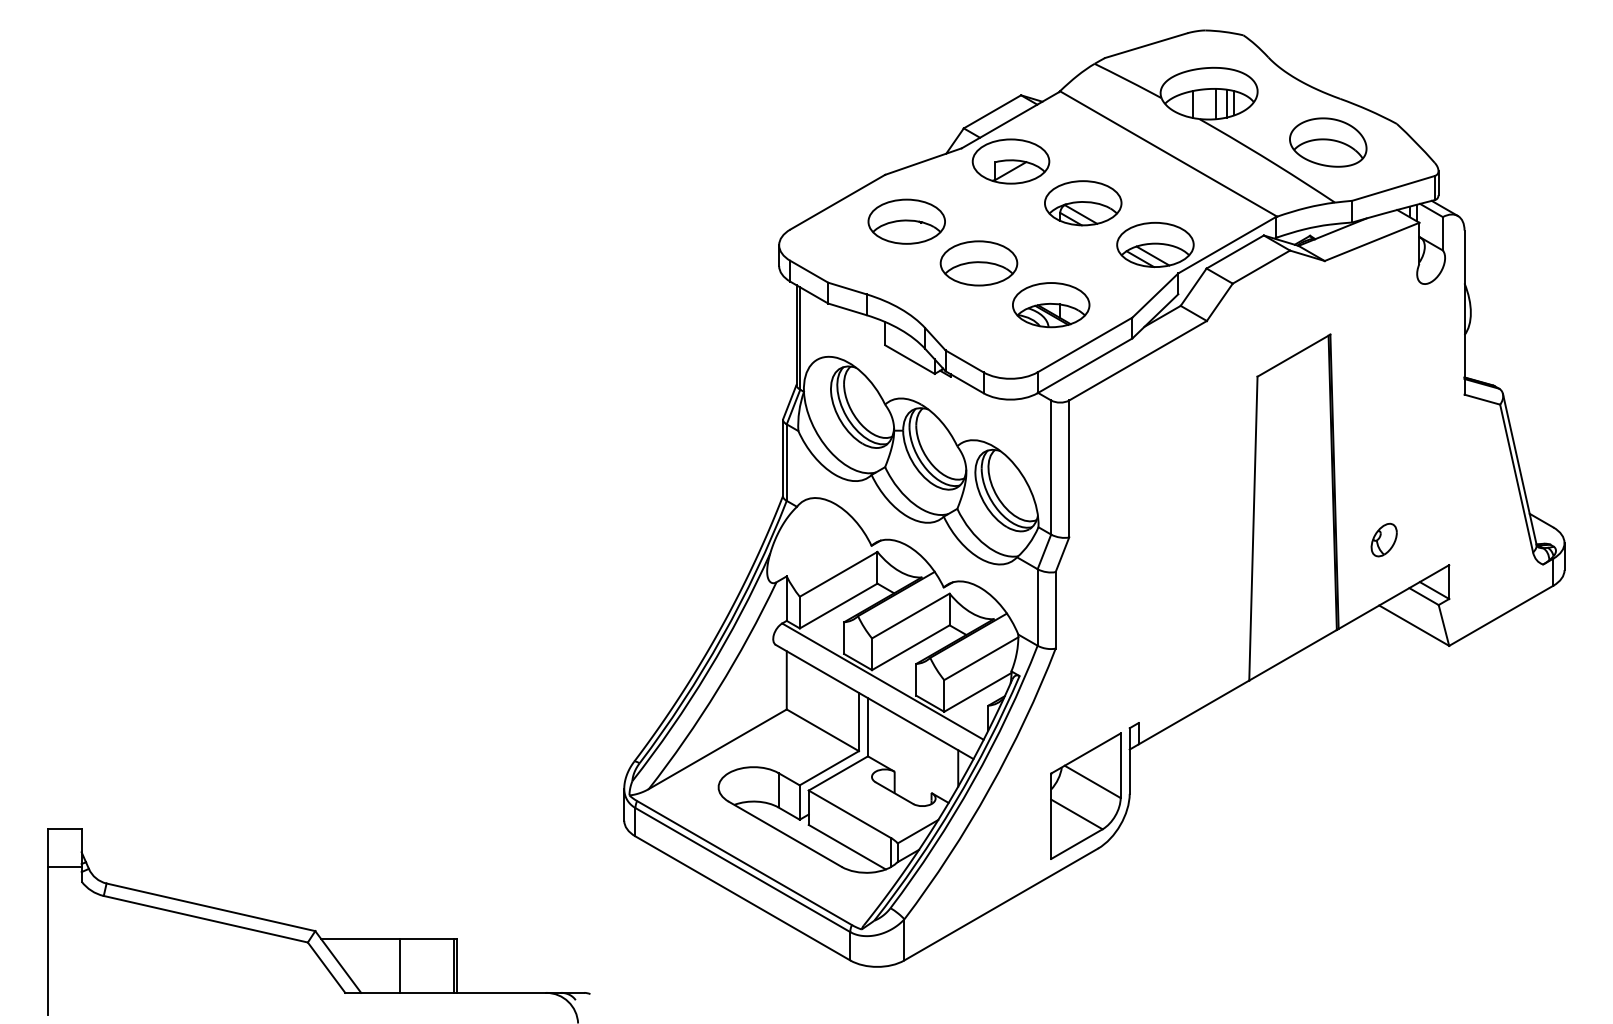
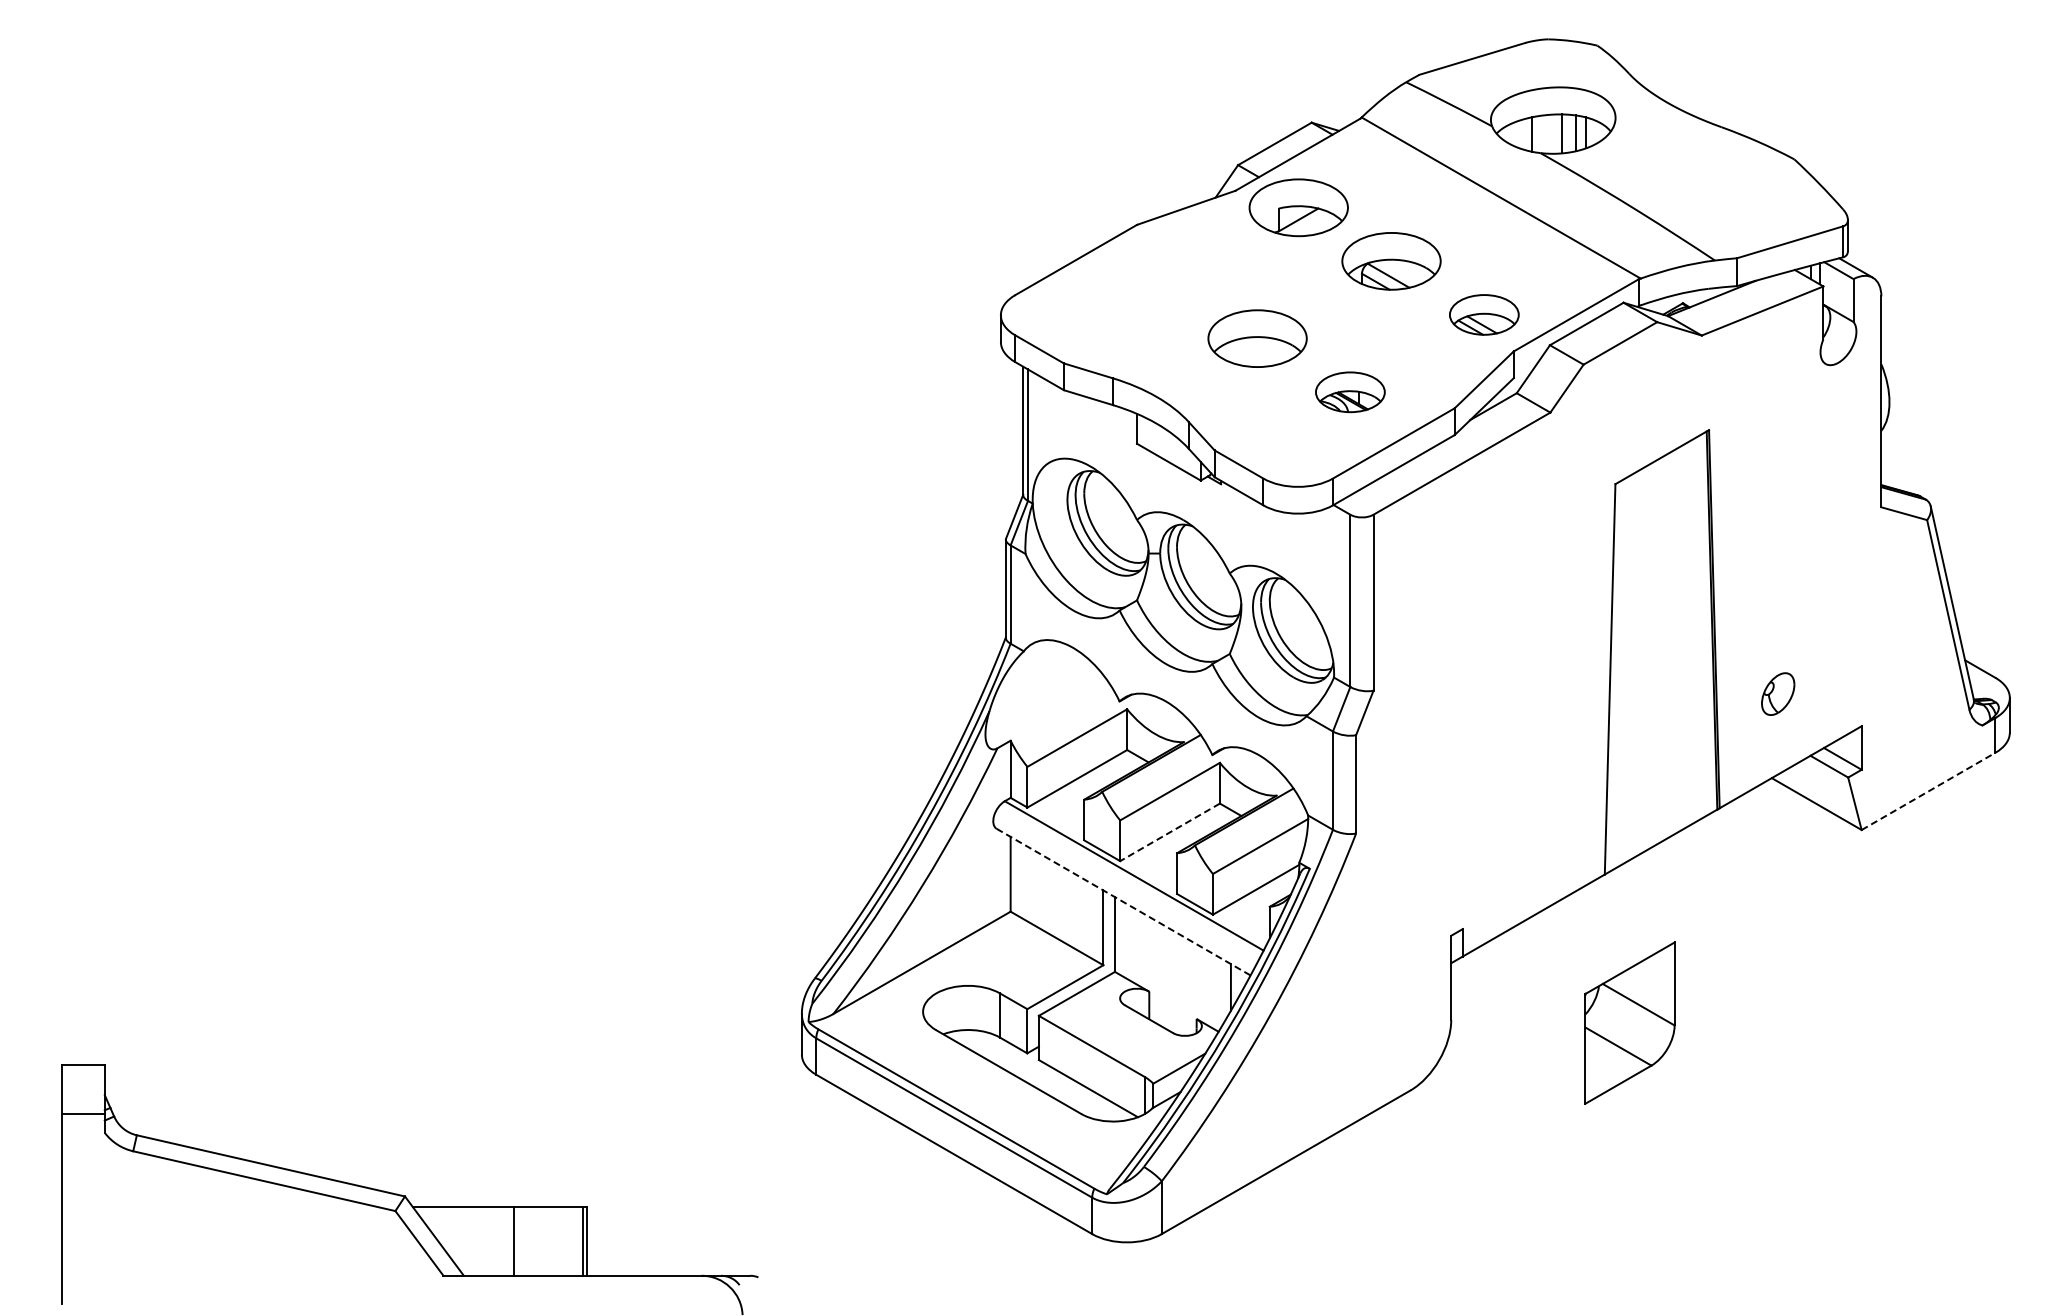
part: (1328, 142) -> (1706, 183), removed
part: (906, 221) -> (1164, 284), removed
part: (1155, 244) -> (1484, 314), size x0.7
part: (1051, 305) -> (1350, 392), size x0.7
line: (1501, 615) -> (1928, 791), solid -> dashed
line: (911, 647) -> (1170, 832), solid -> dashed
line: (874, 702) -> (1123, 902), solid -> dashed
part: (1085, 795) -> (1629, 1022), moved

